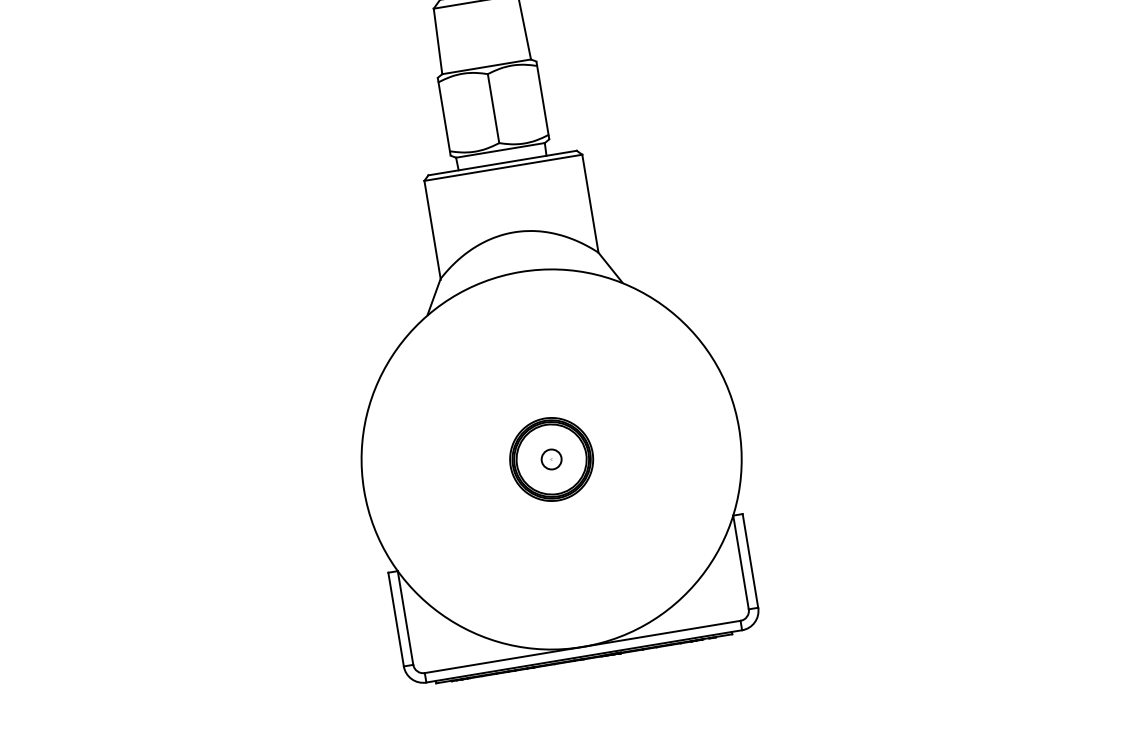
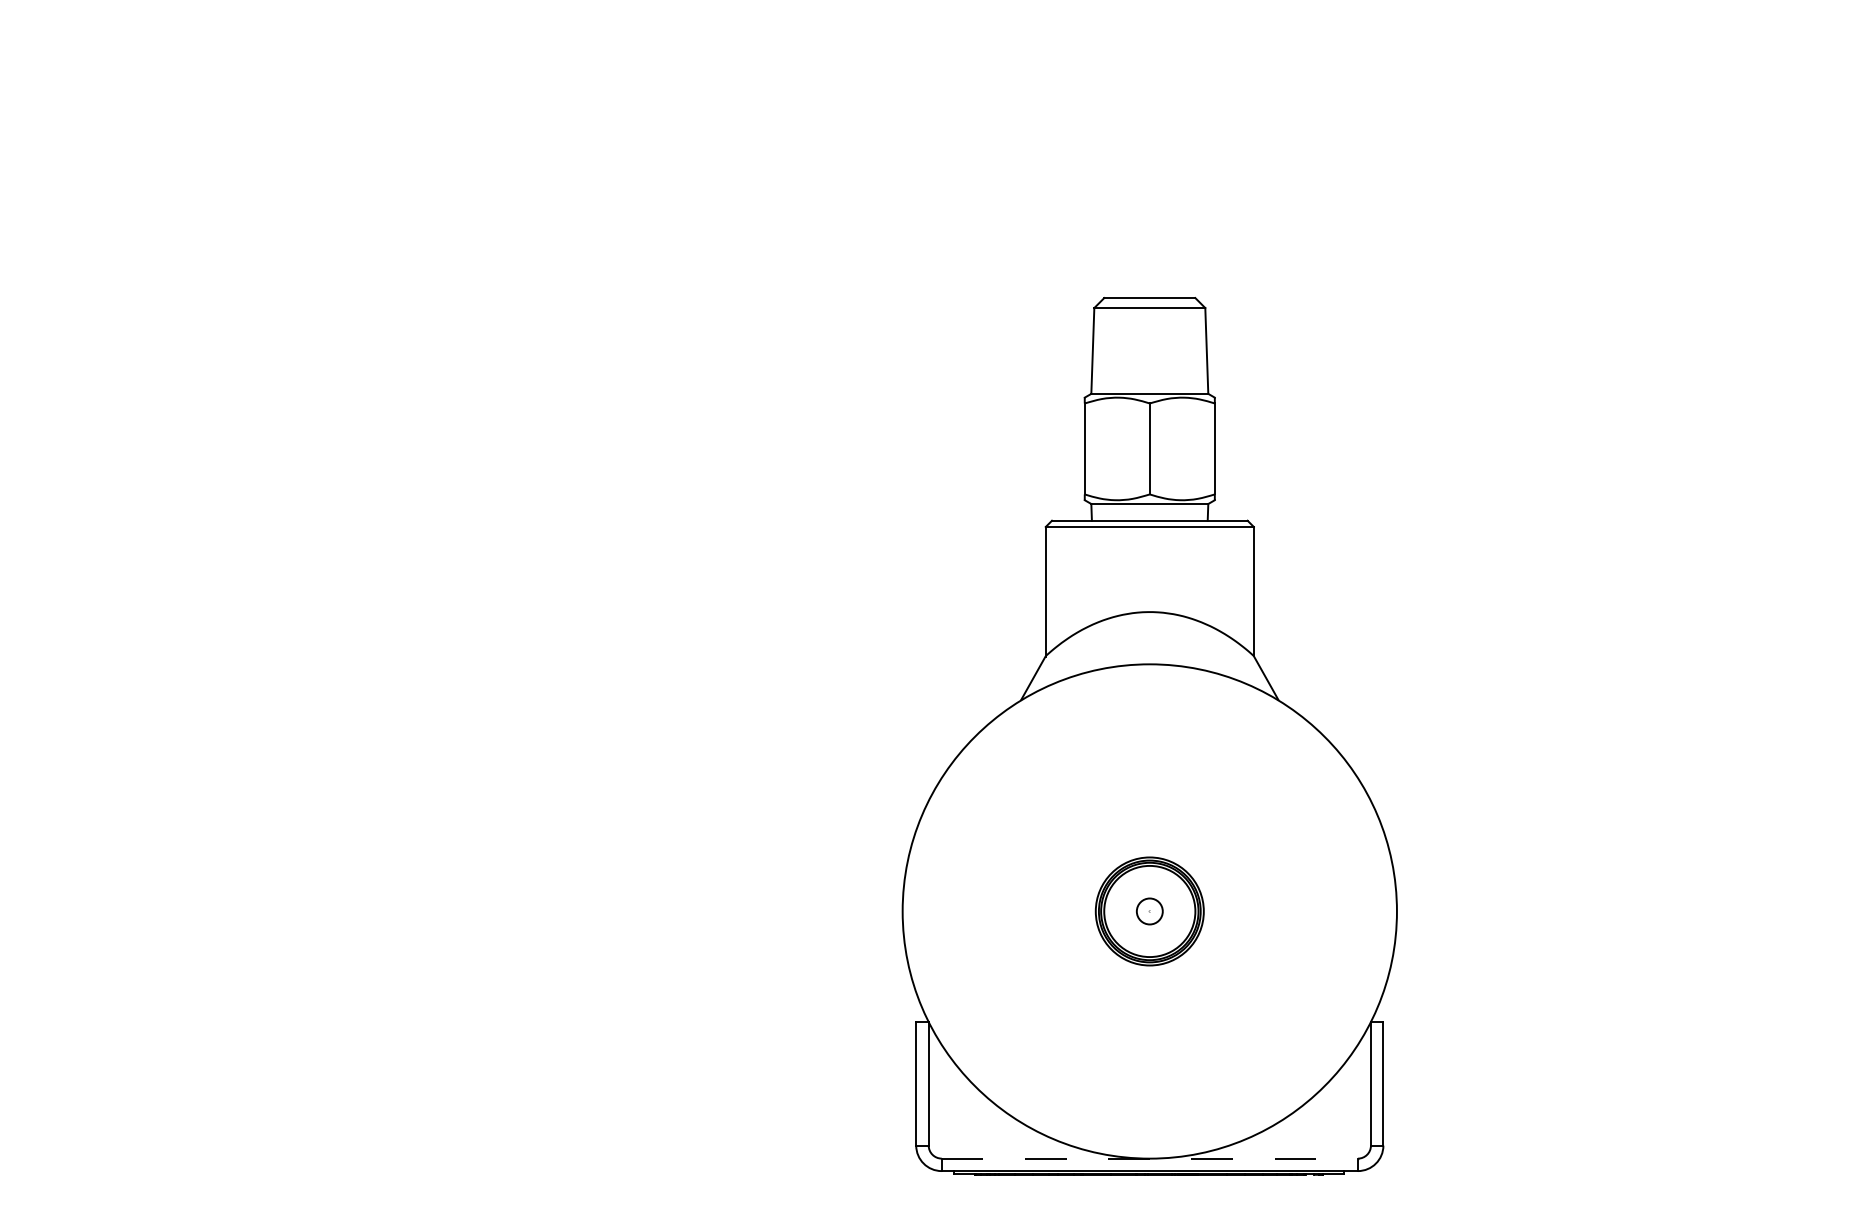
line: (583, 646) -> (1150, 1158), solid -> dashed

